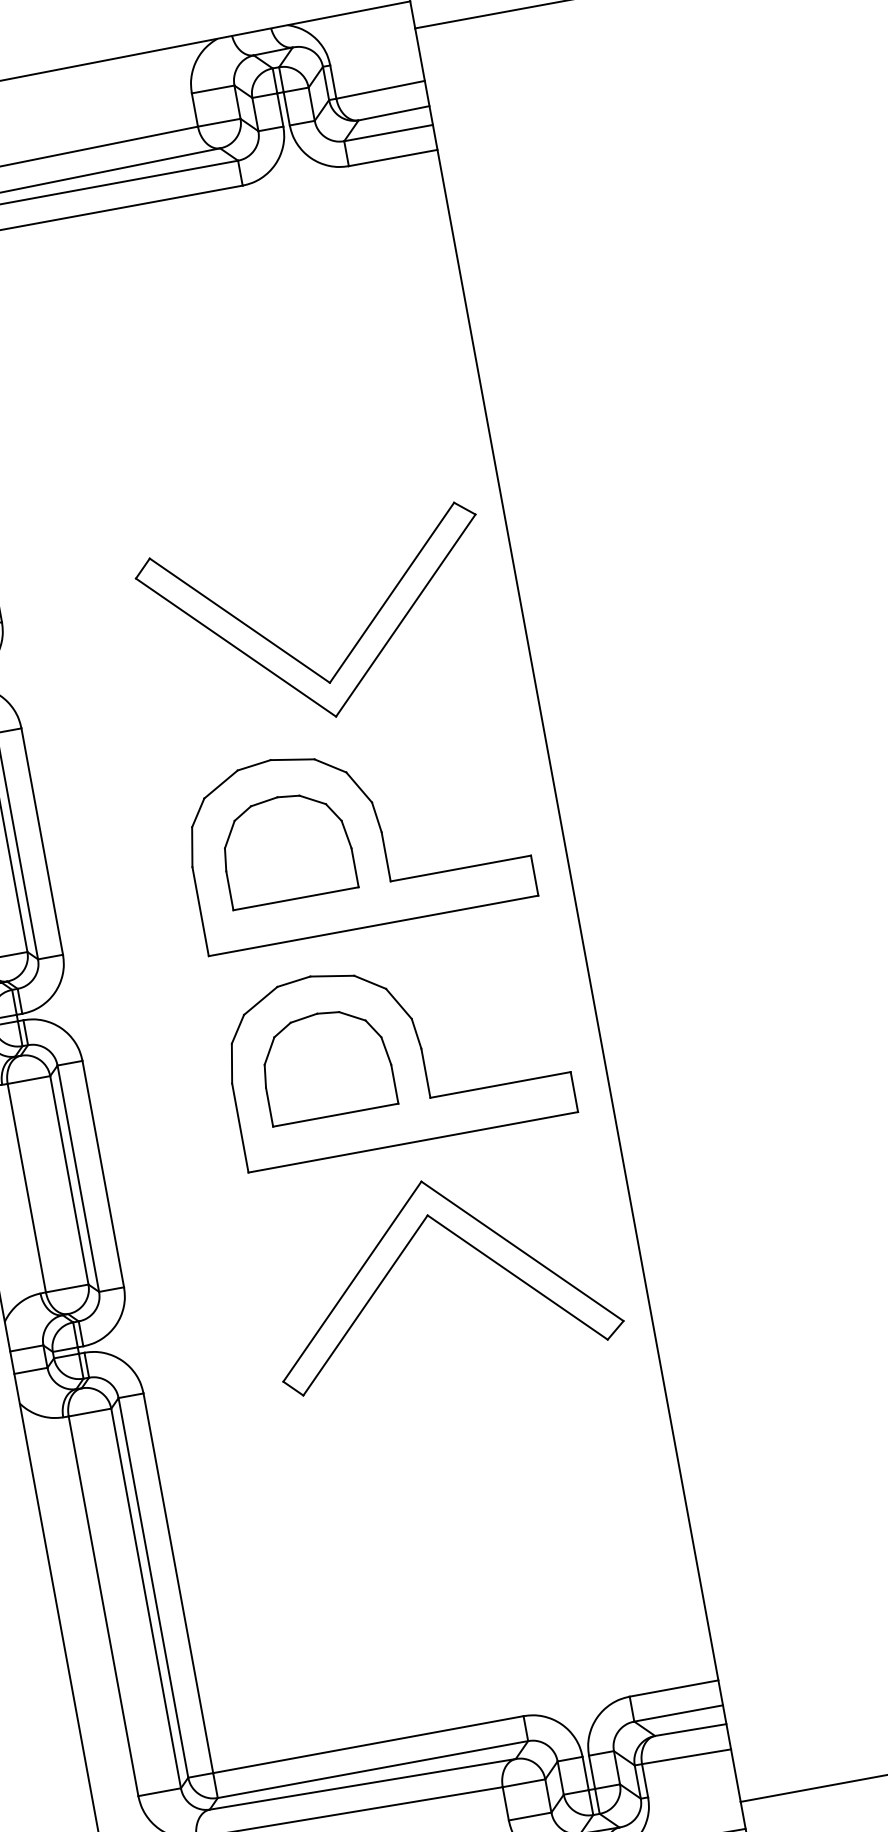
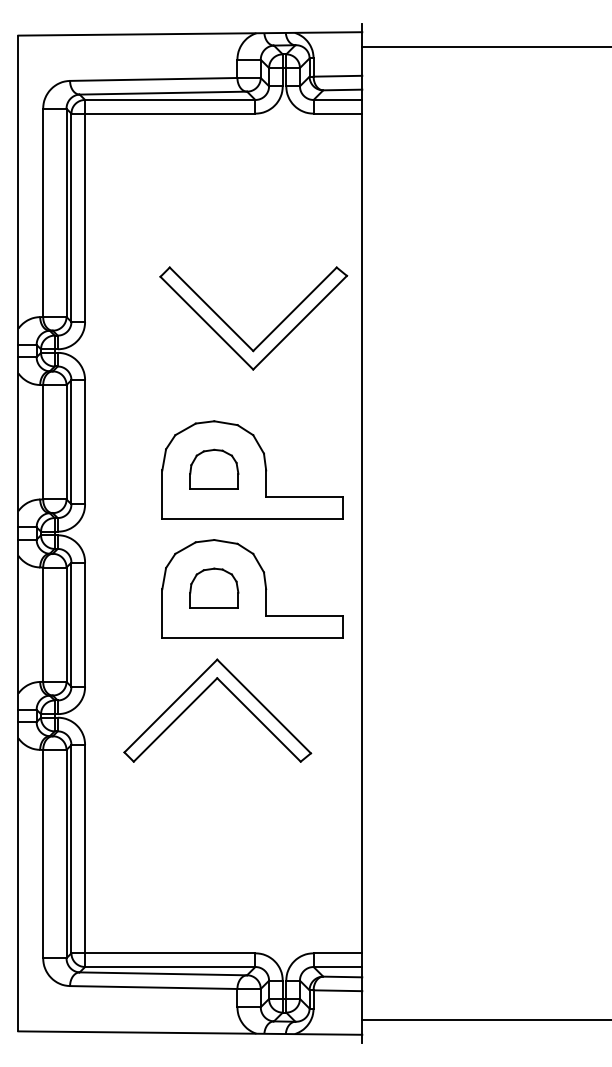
part: (295, 656) -> (237, 333), moved
part: (286, 846) -> (214, 468), size x0.7
part: (326, 1063) -> (214, 587), size x0.7
part: (406, 1250) -> (202, 694), moved

